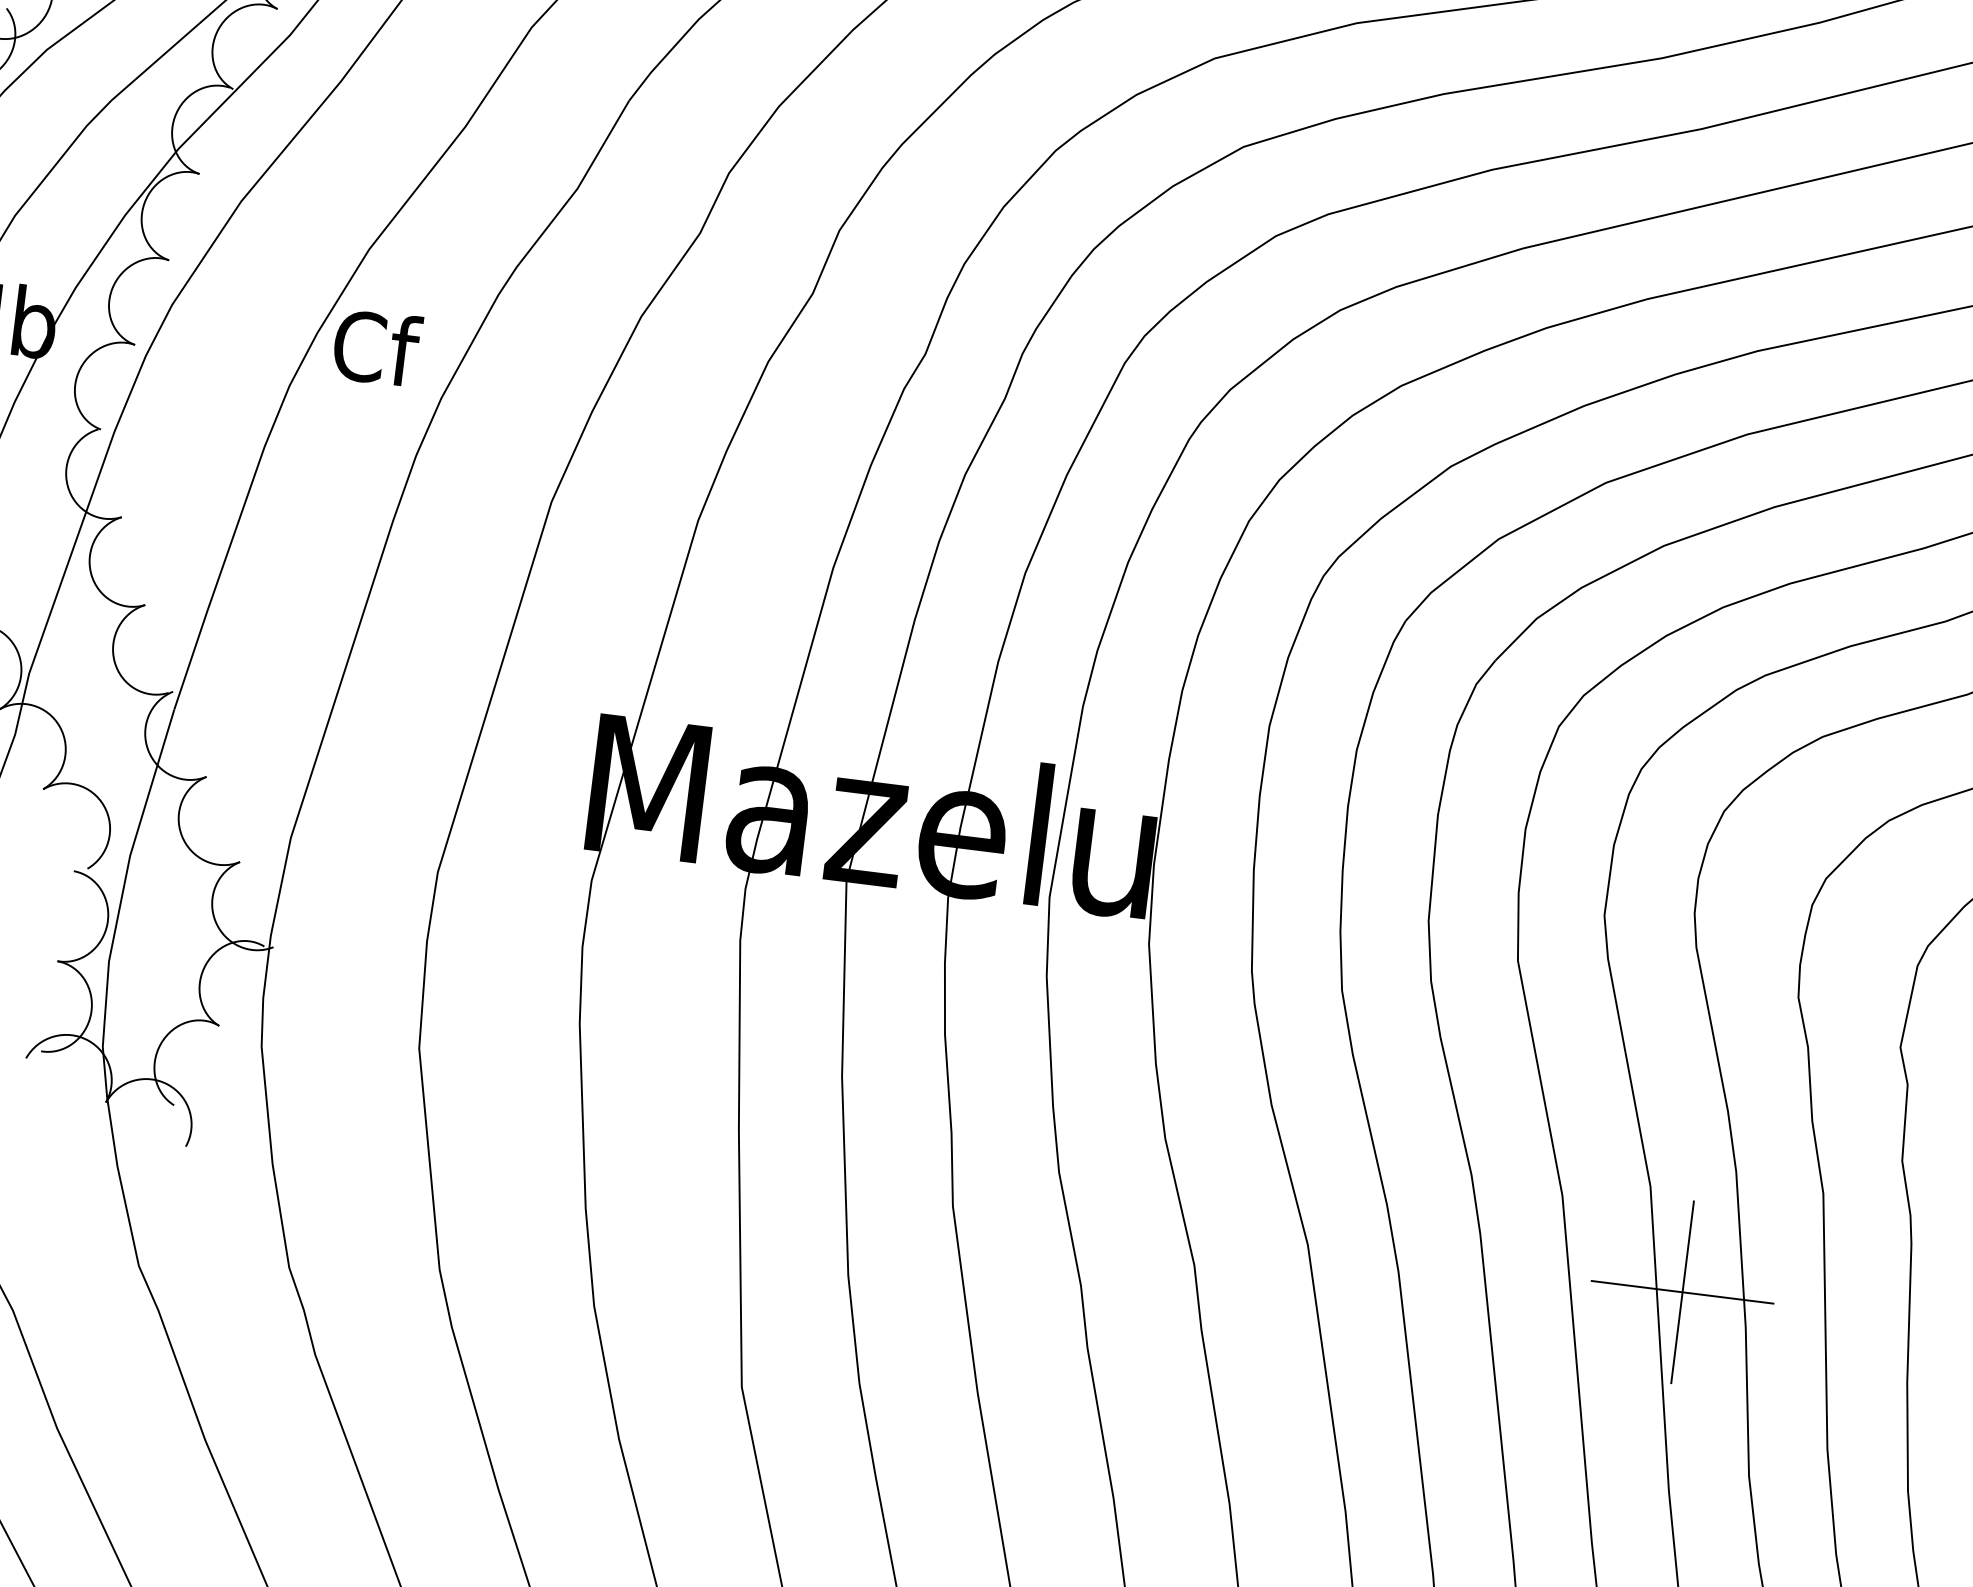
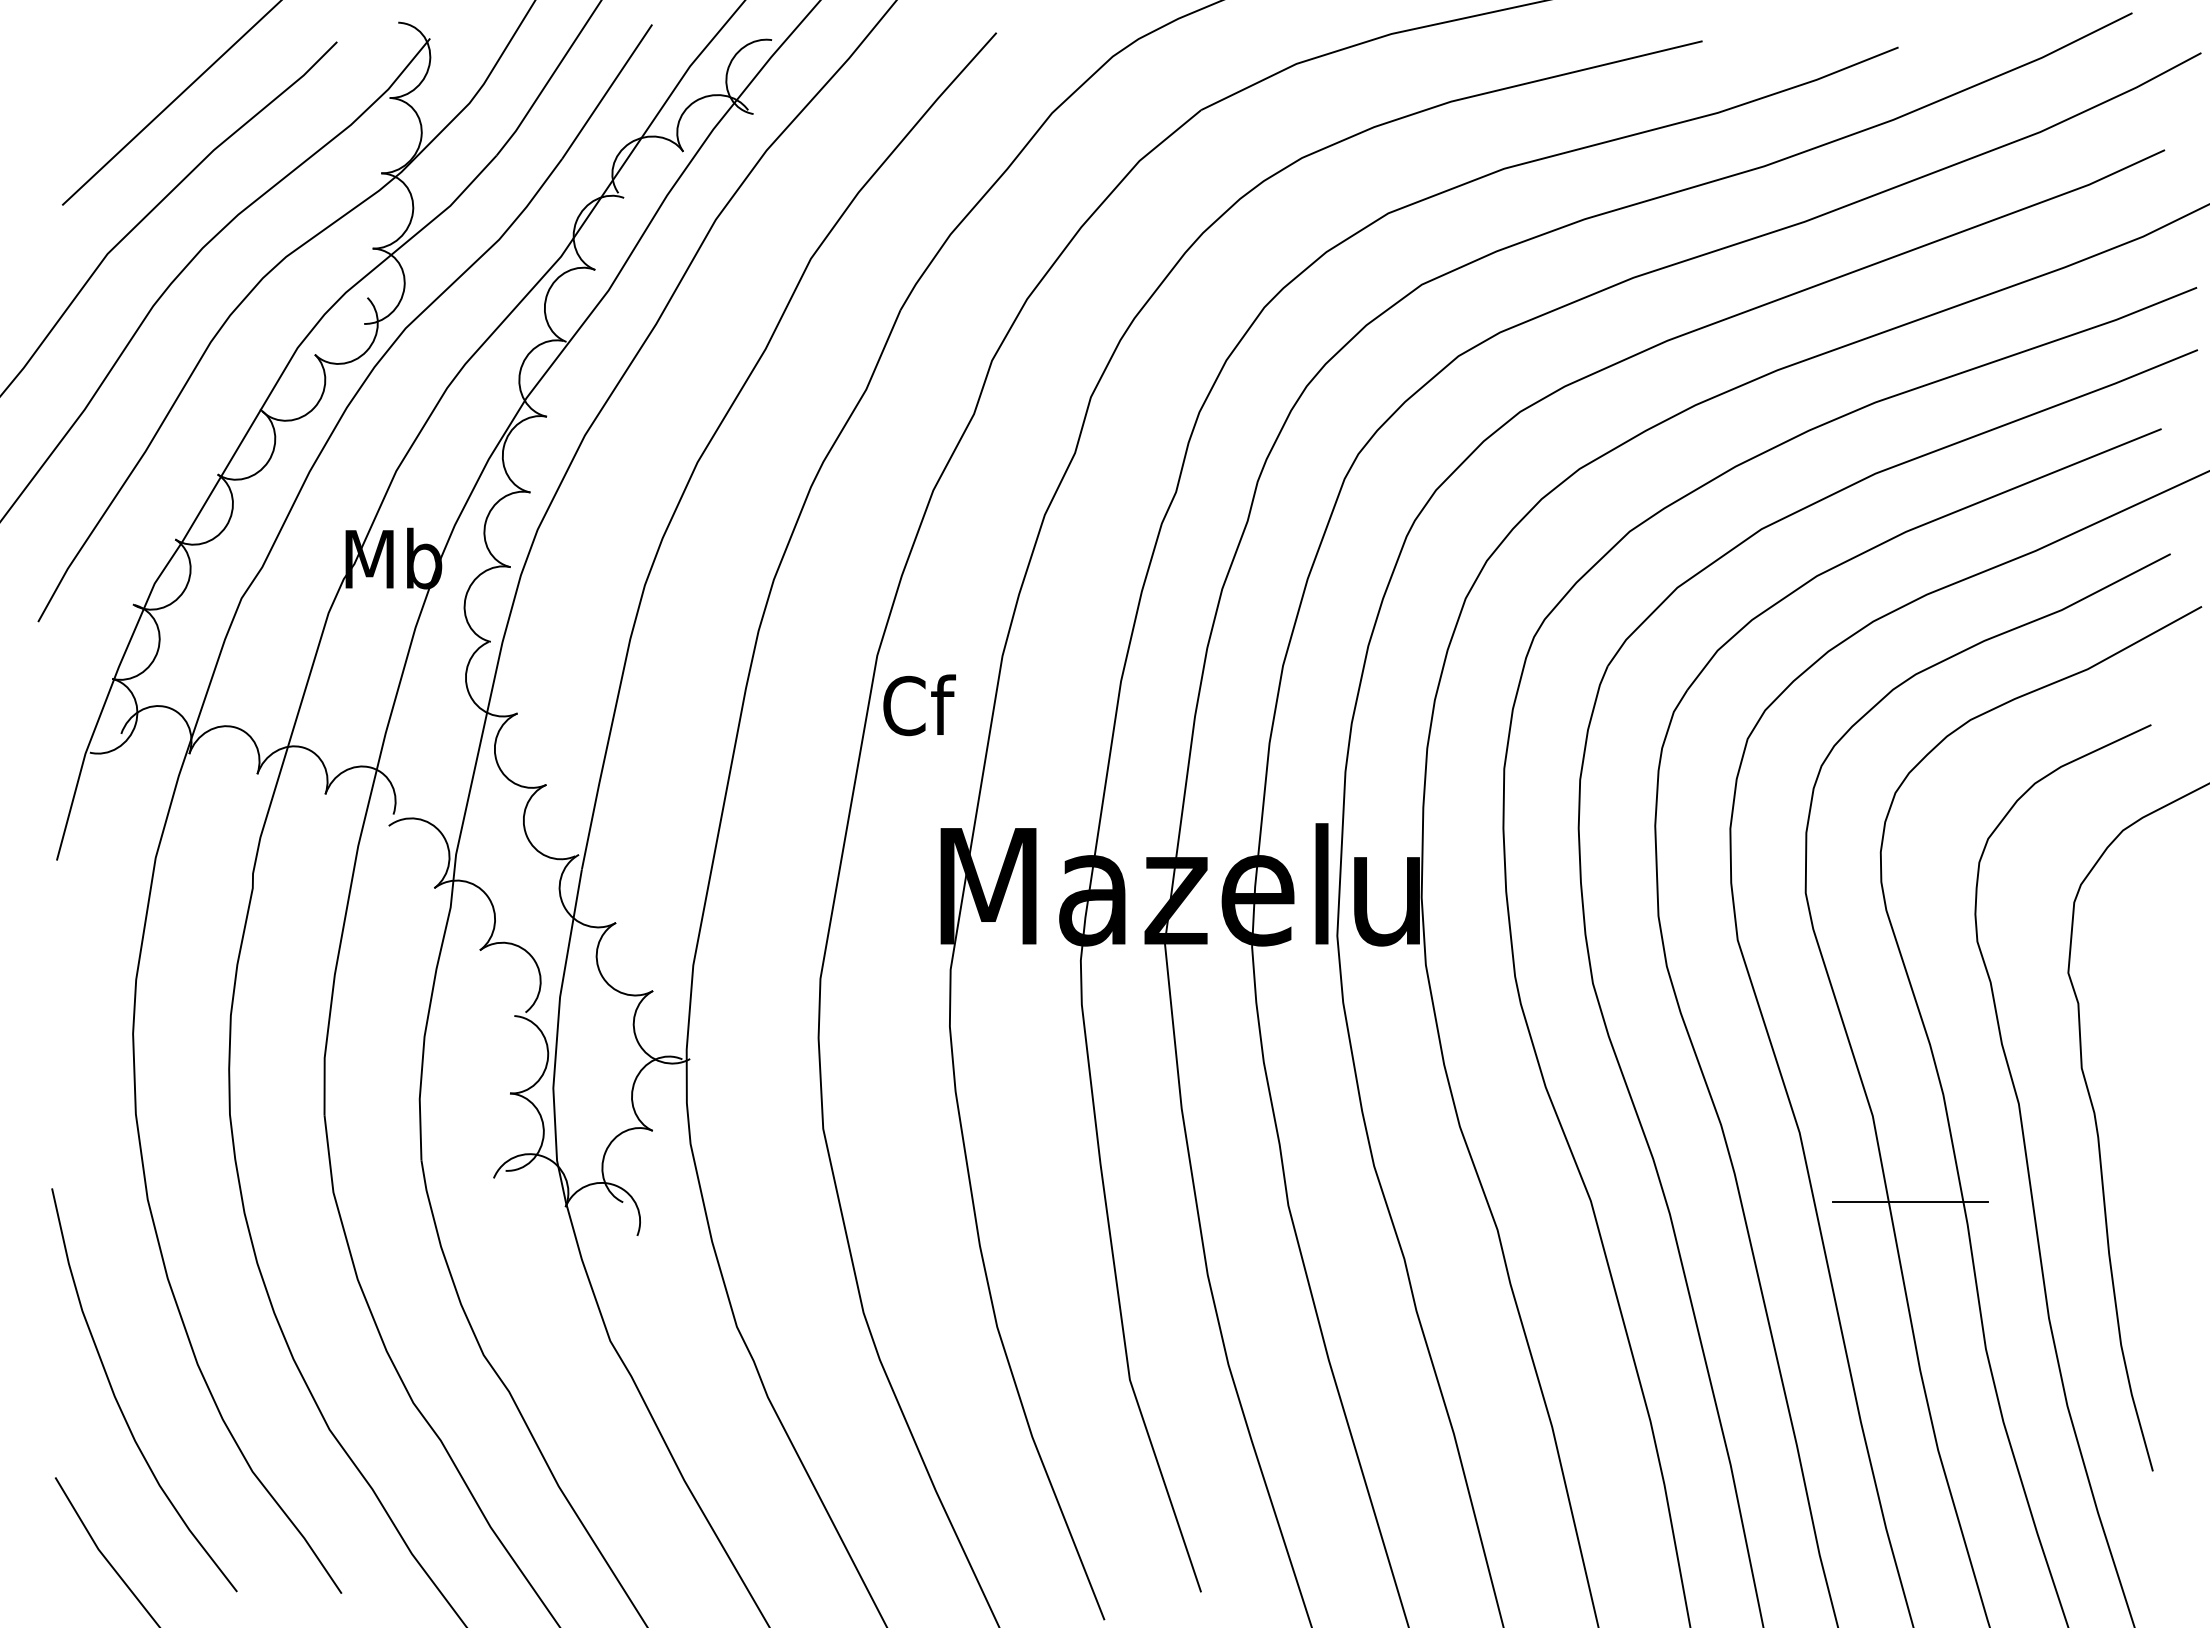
text: (377, 348) -> (919, 705), moved
line: (1682, 1292) -> (1910, 1201), removed

